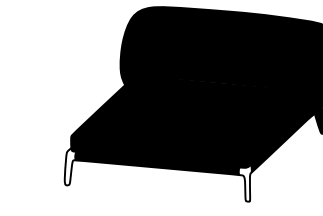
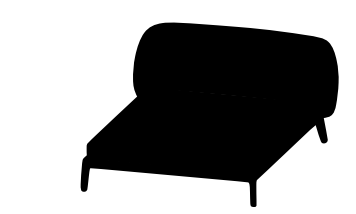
fill: (69, 165) -> (86, 172), added
fill: (244, 182) -> (250, 188), added

